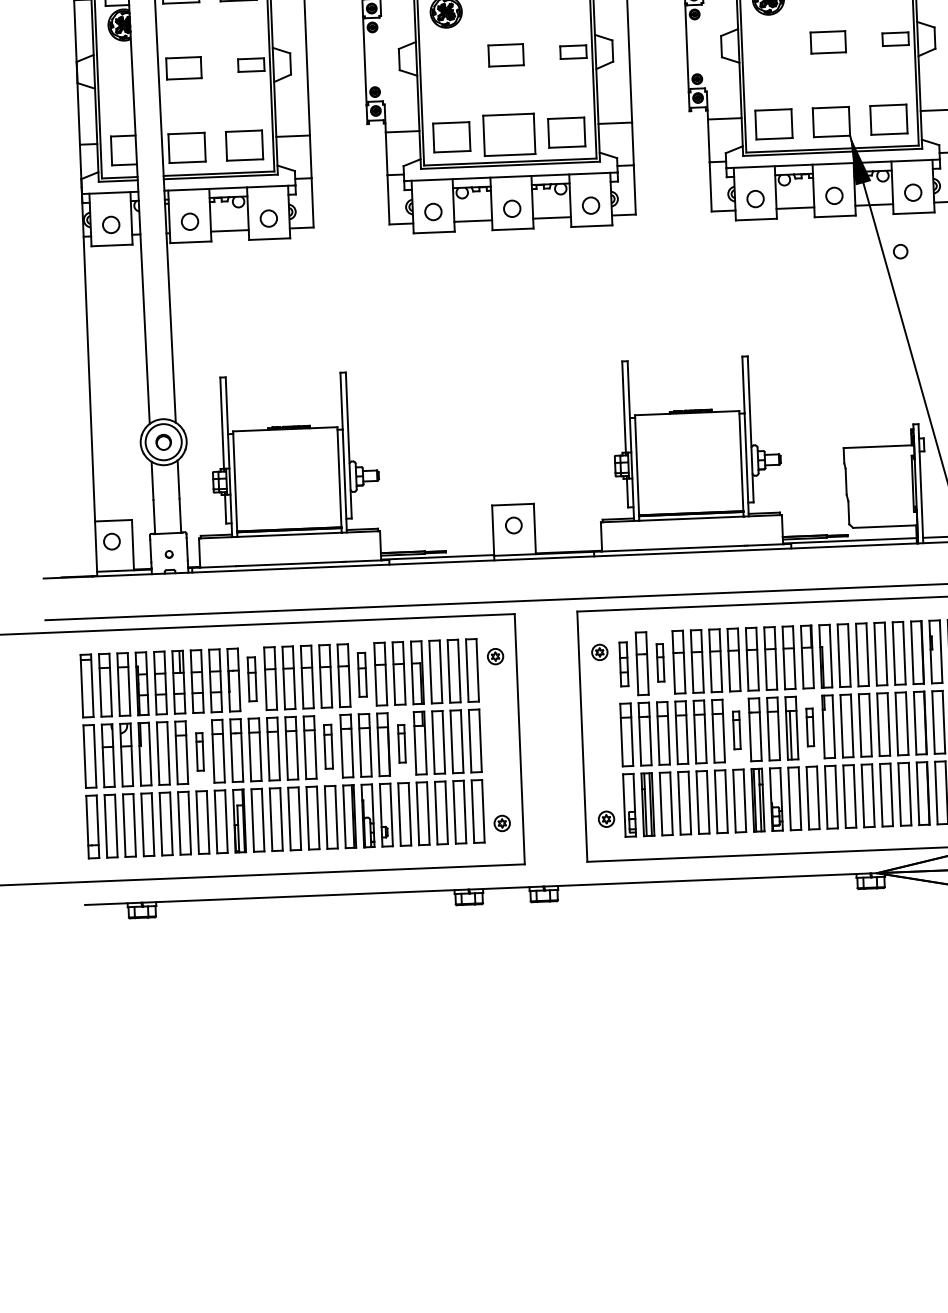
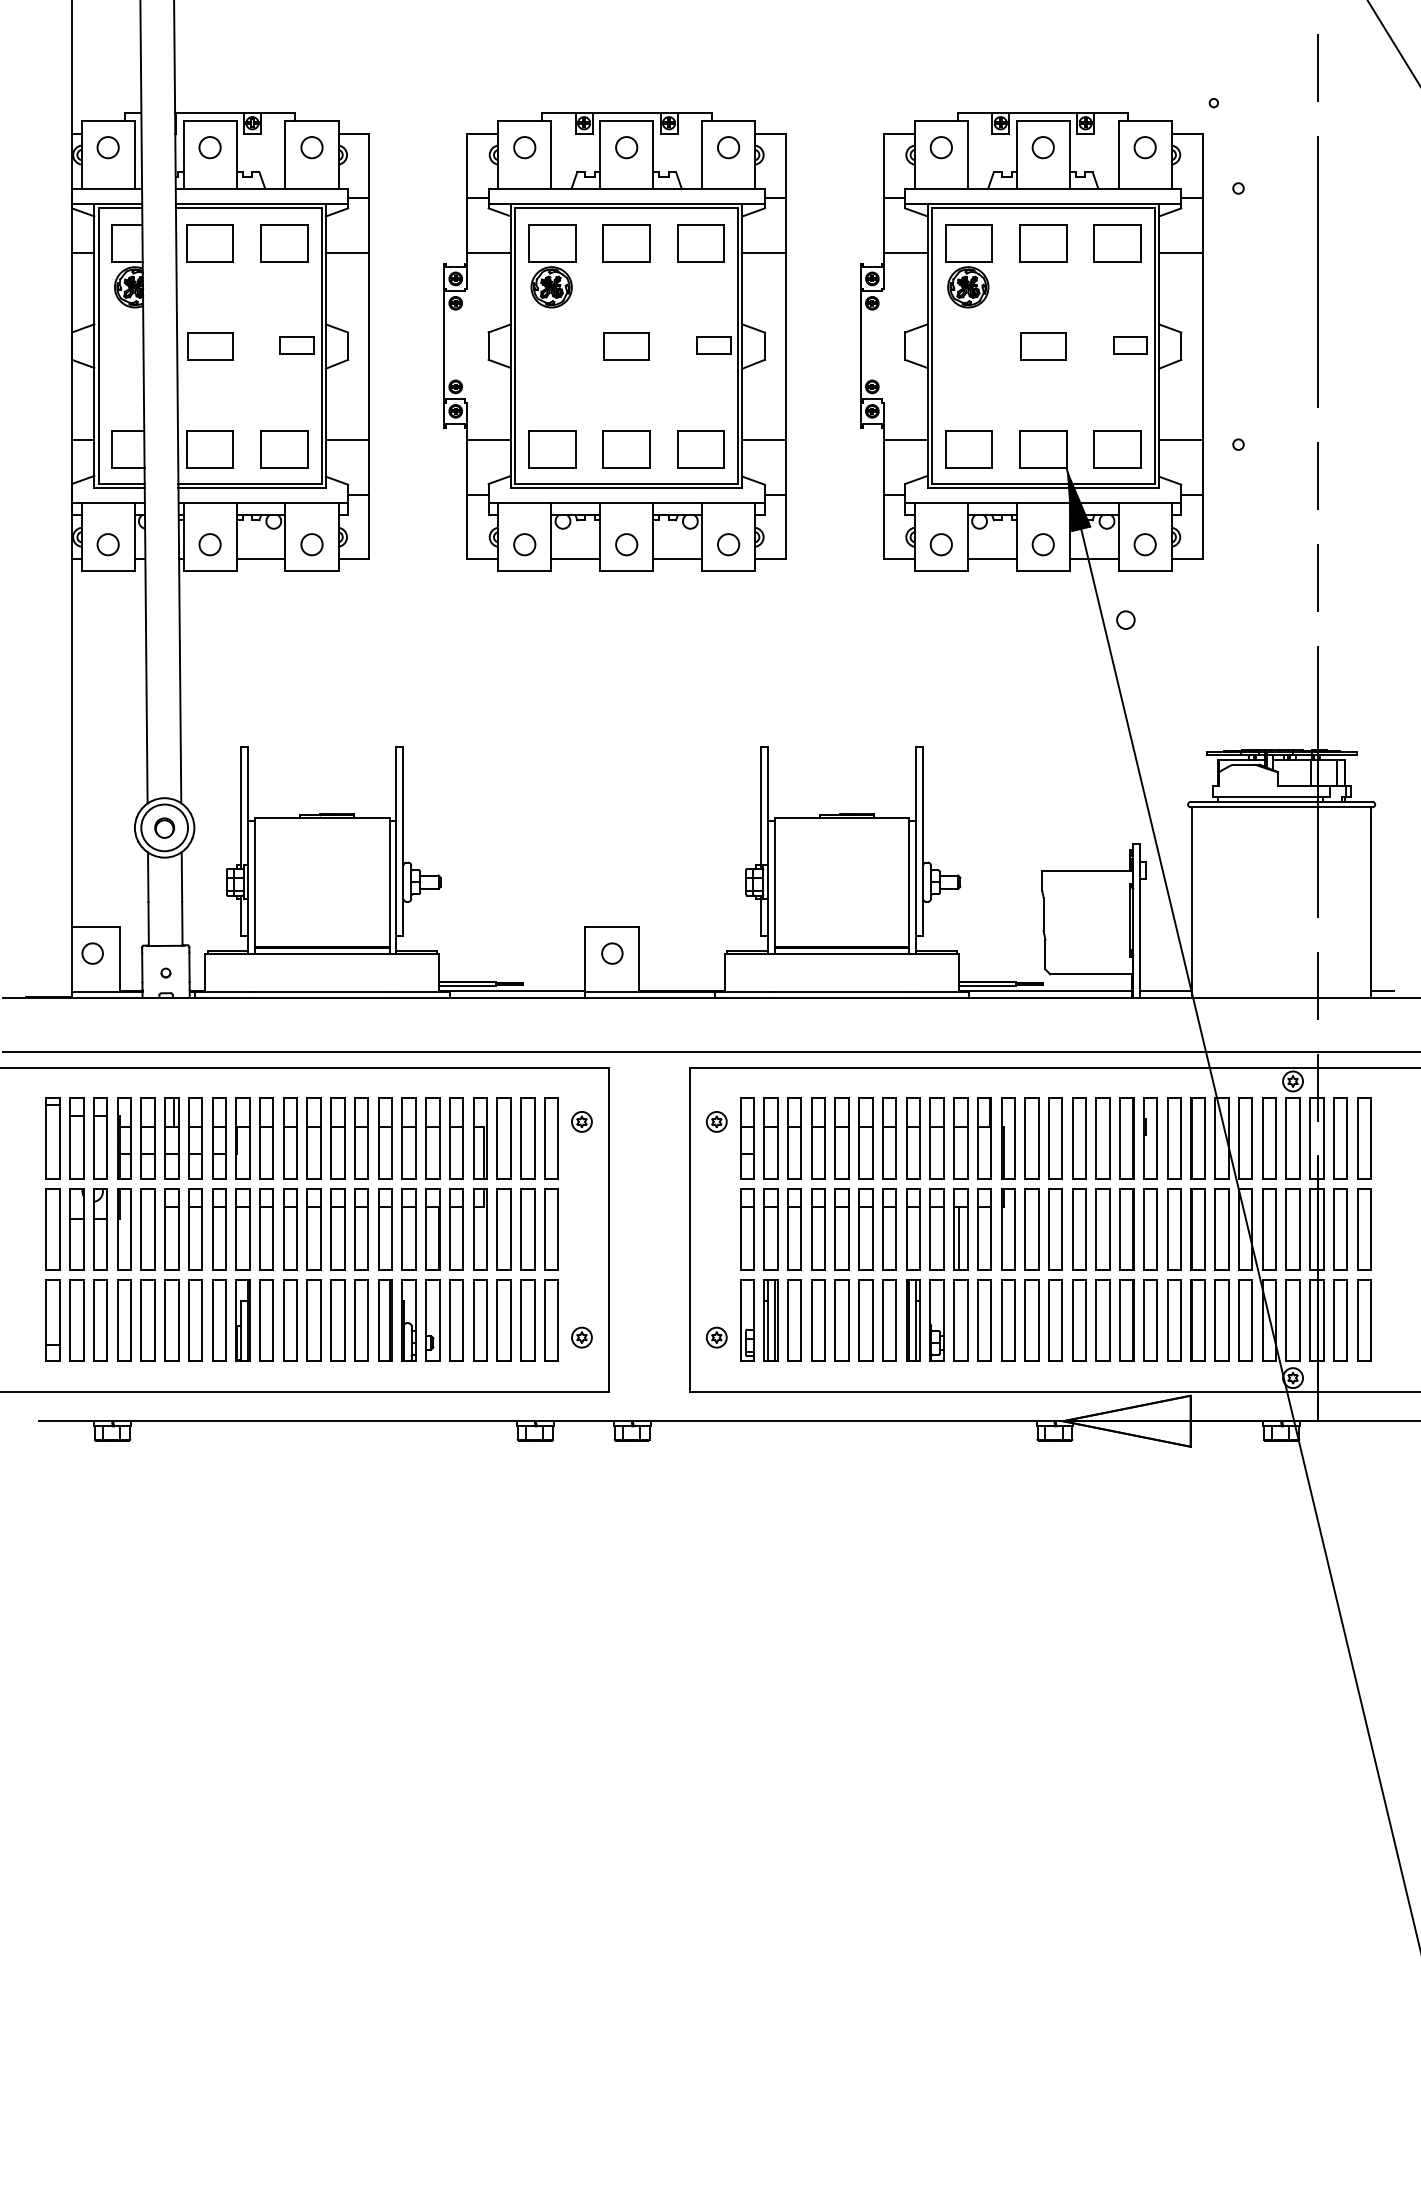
part: (509, 135) -> (626, 449), size x0.71
part: (660, 662) -> (794, 1138), size x1.67
part: (624, 664) -> (747, 1138), size x1.43
part: (361, 674) -> (408, 1138), size x1.43
part: (252, 679) -> (266, 1138), size x1.43
part: (810, 727) -> (984, 1229), size x1.67
part: (736, 730) -> (889, 1229), size x1.67
part: (401, 743) -> (456, 1229), size x1.67
part: (328, 746) -> (361, 1229), size x1.43
part: (200, 751) -> (195, 1229), size x1.67

